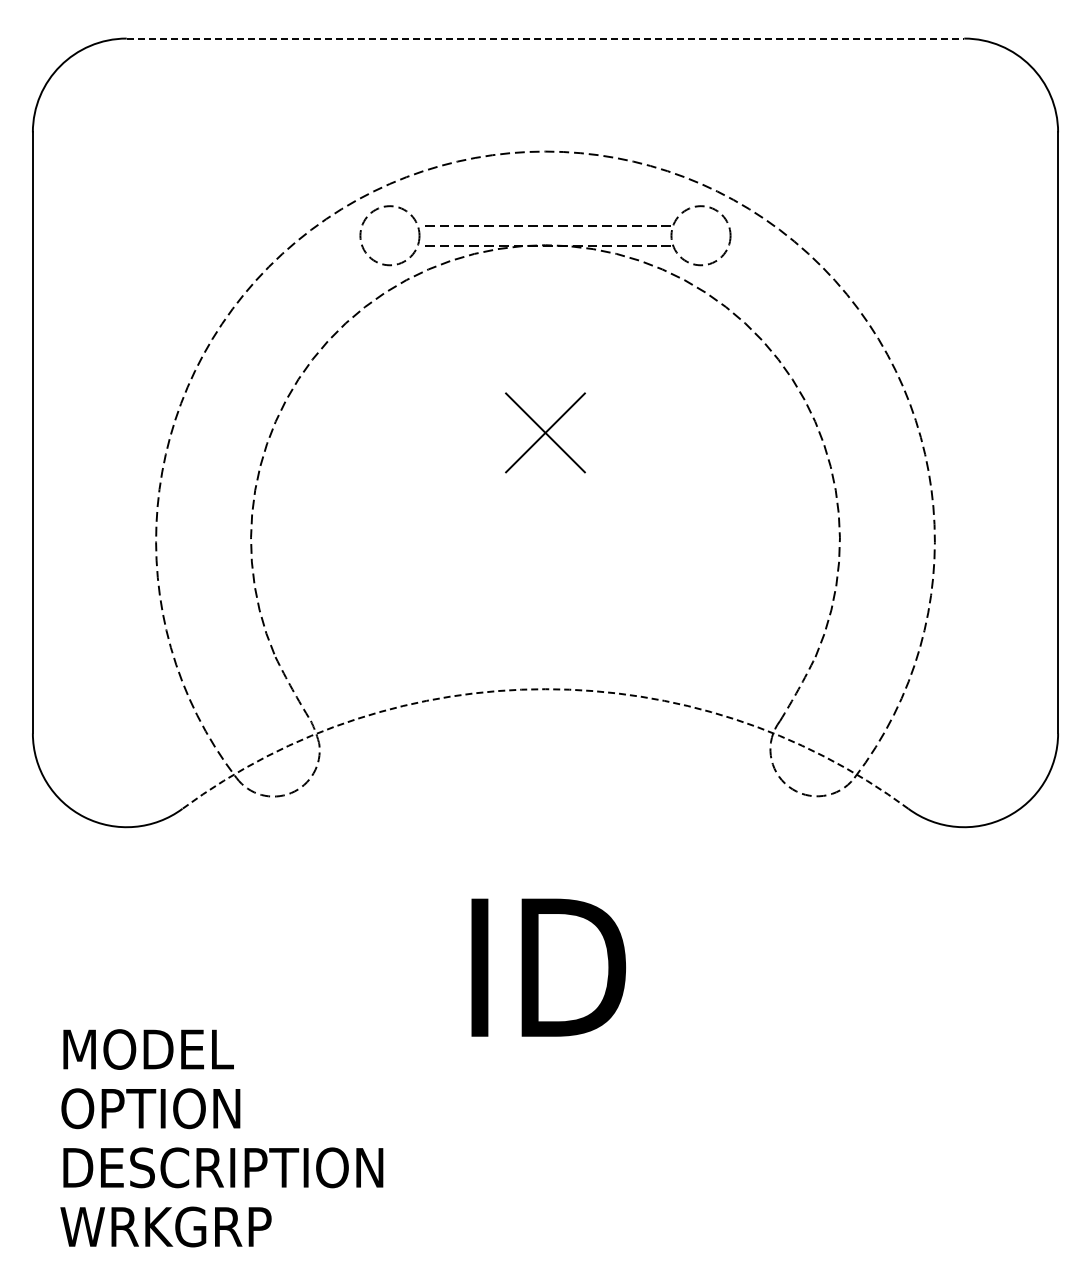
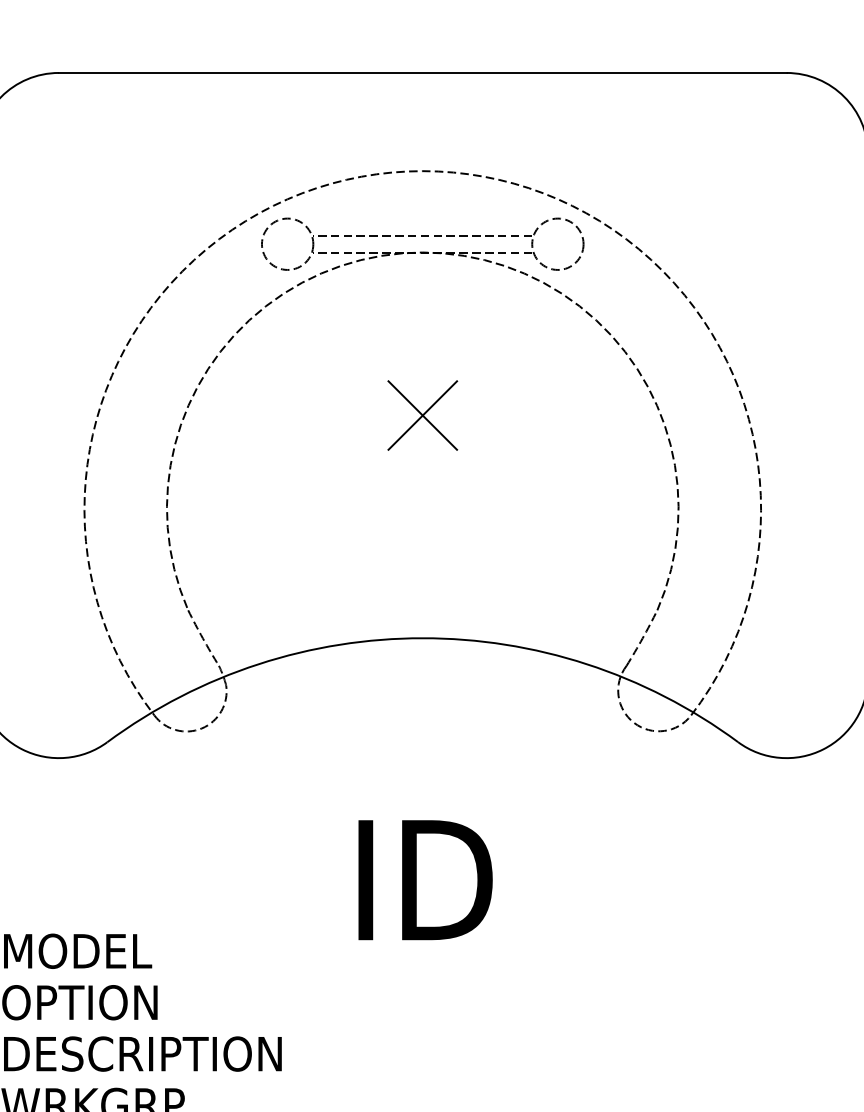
line: (545, 38) -> (422, 72), dashed -> solid
arc: (545, 689) -> (422, 638), dashed -> solid

